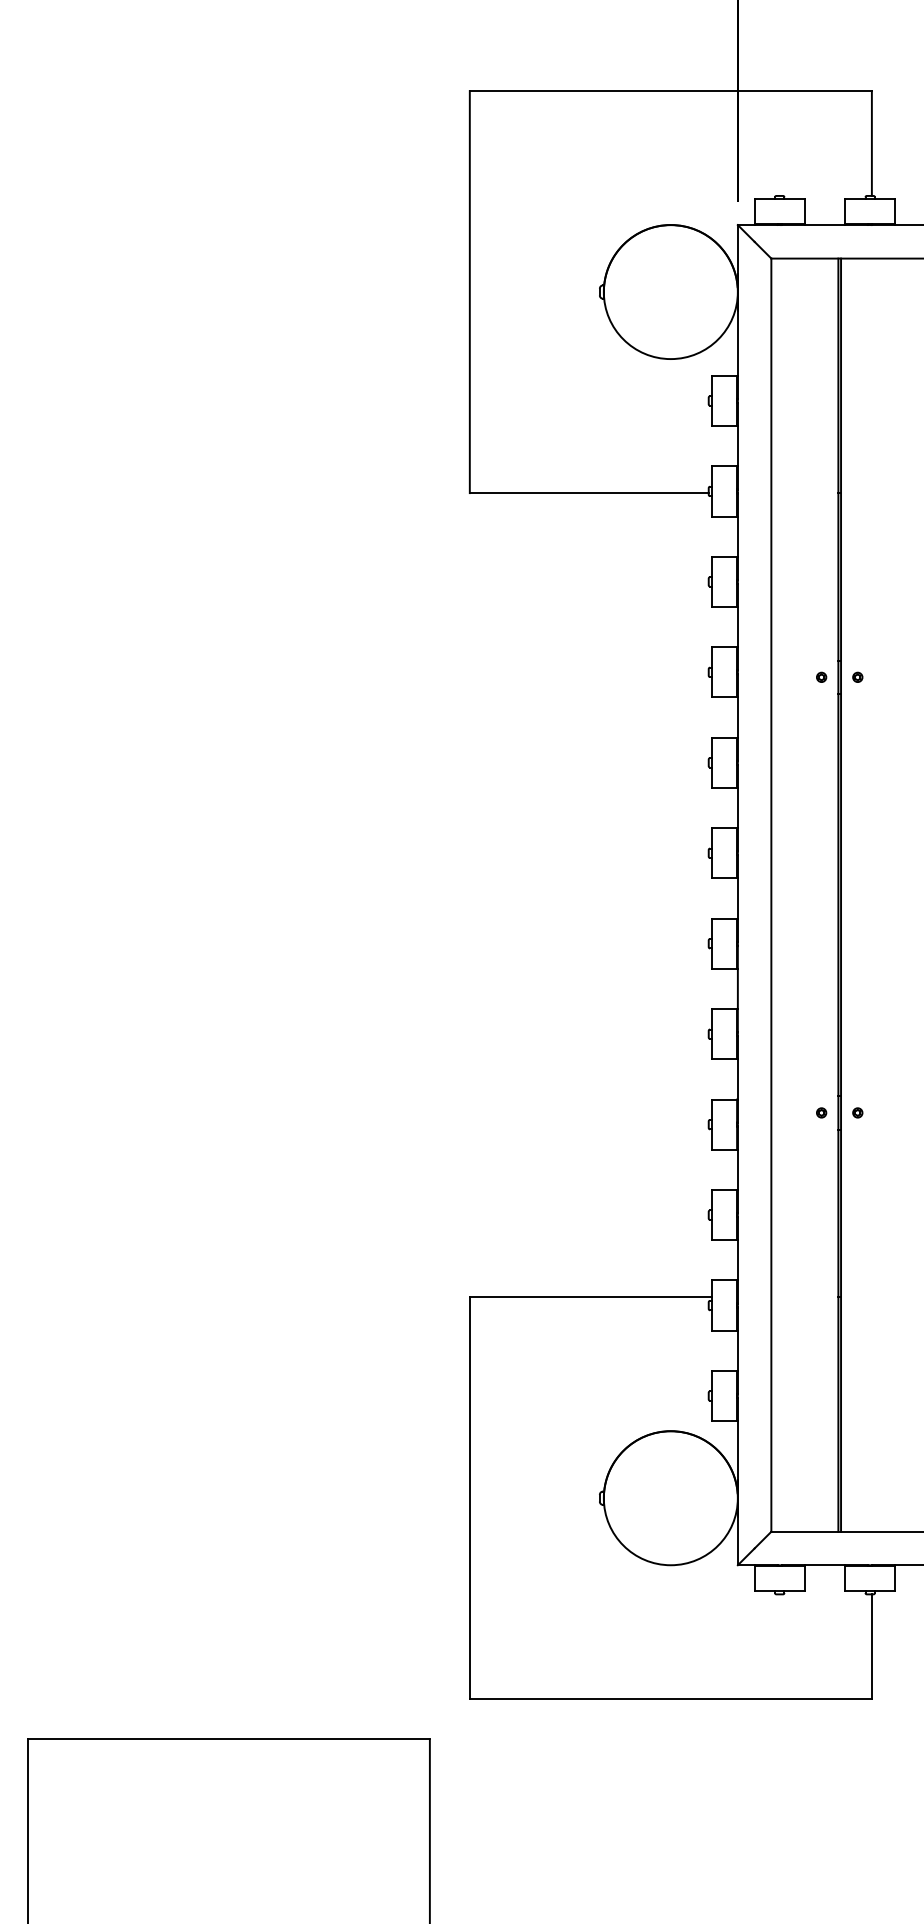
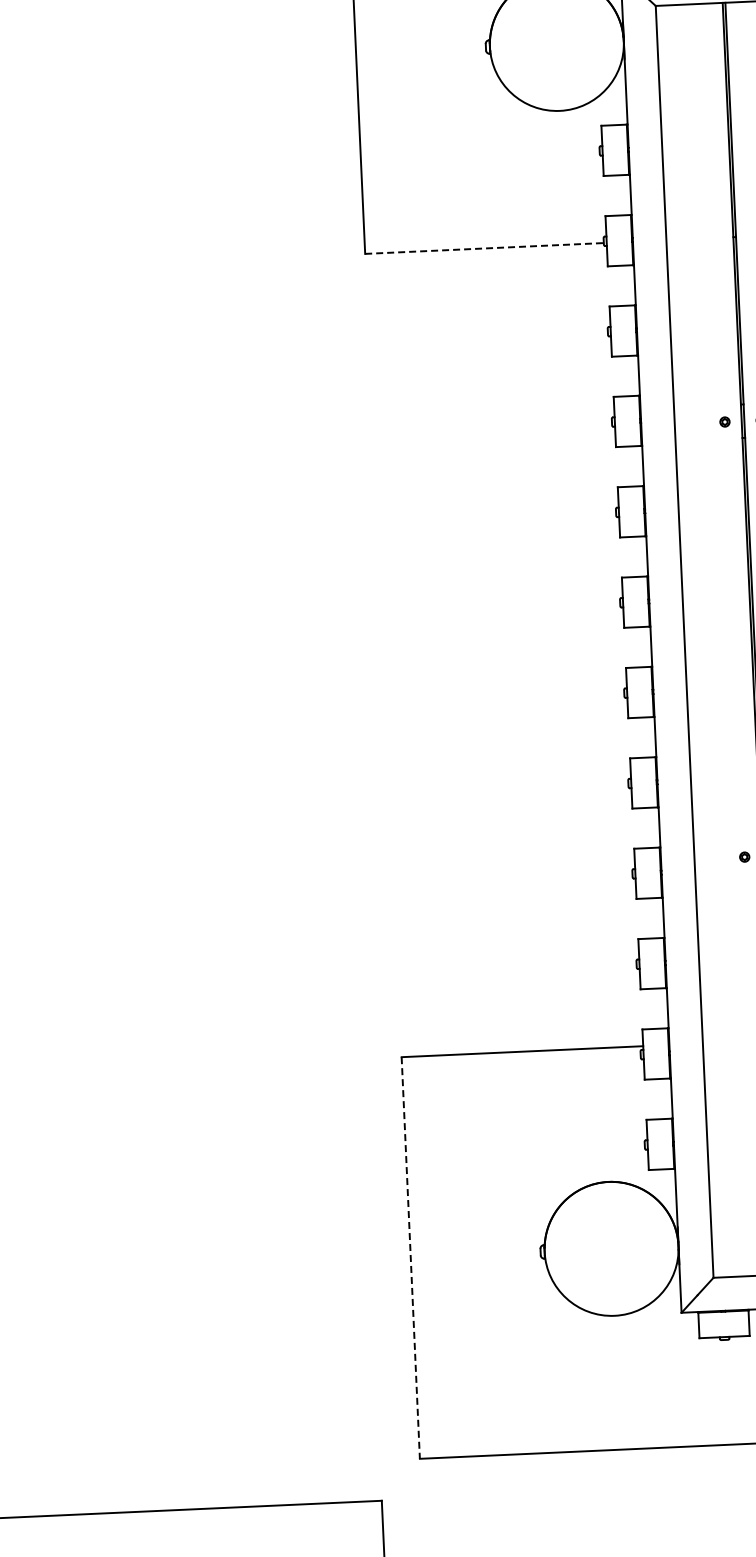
line: (589, 493) -> (484, 248), solid -> dashed
line: (469, 1498) -> (410, 1258), solid -> dashed

